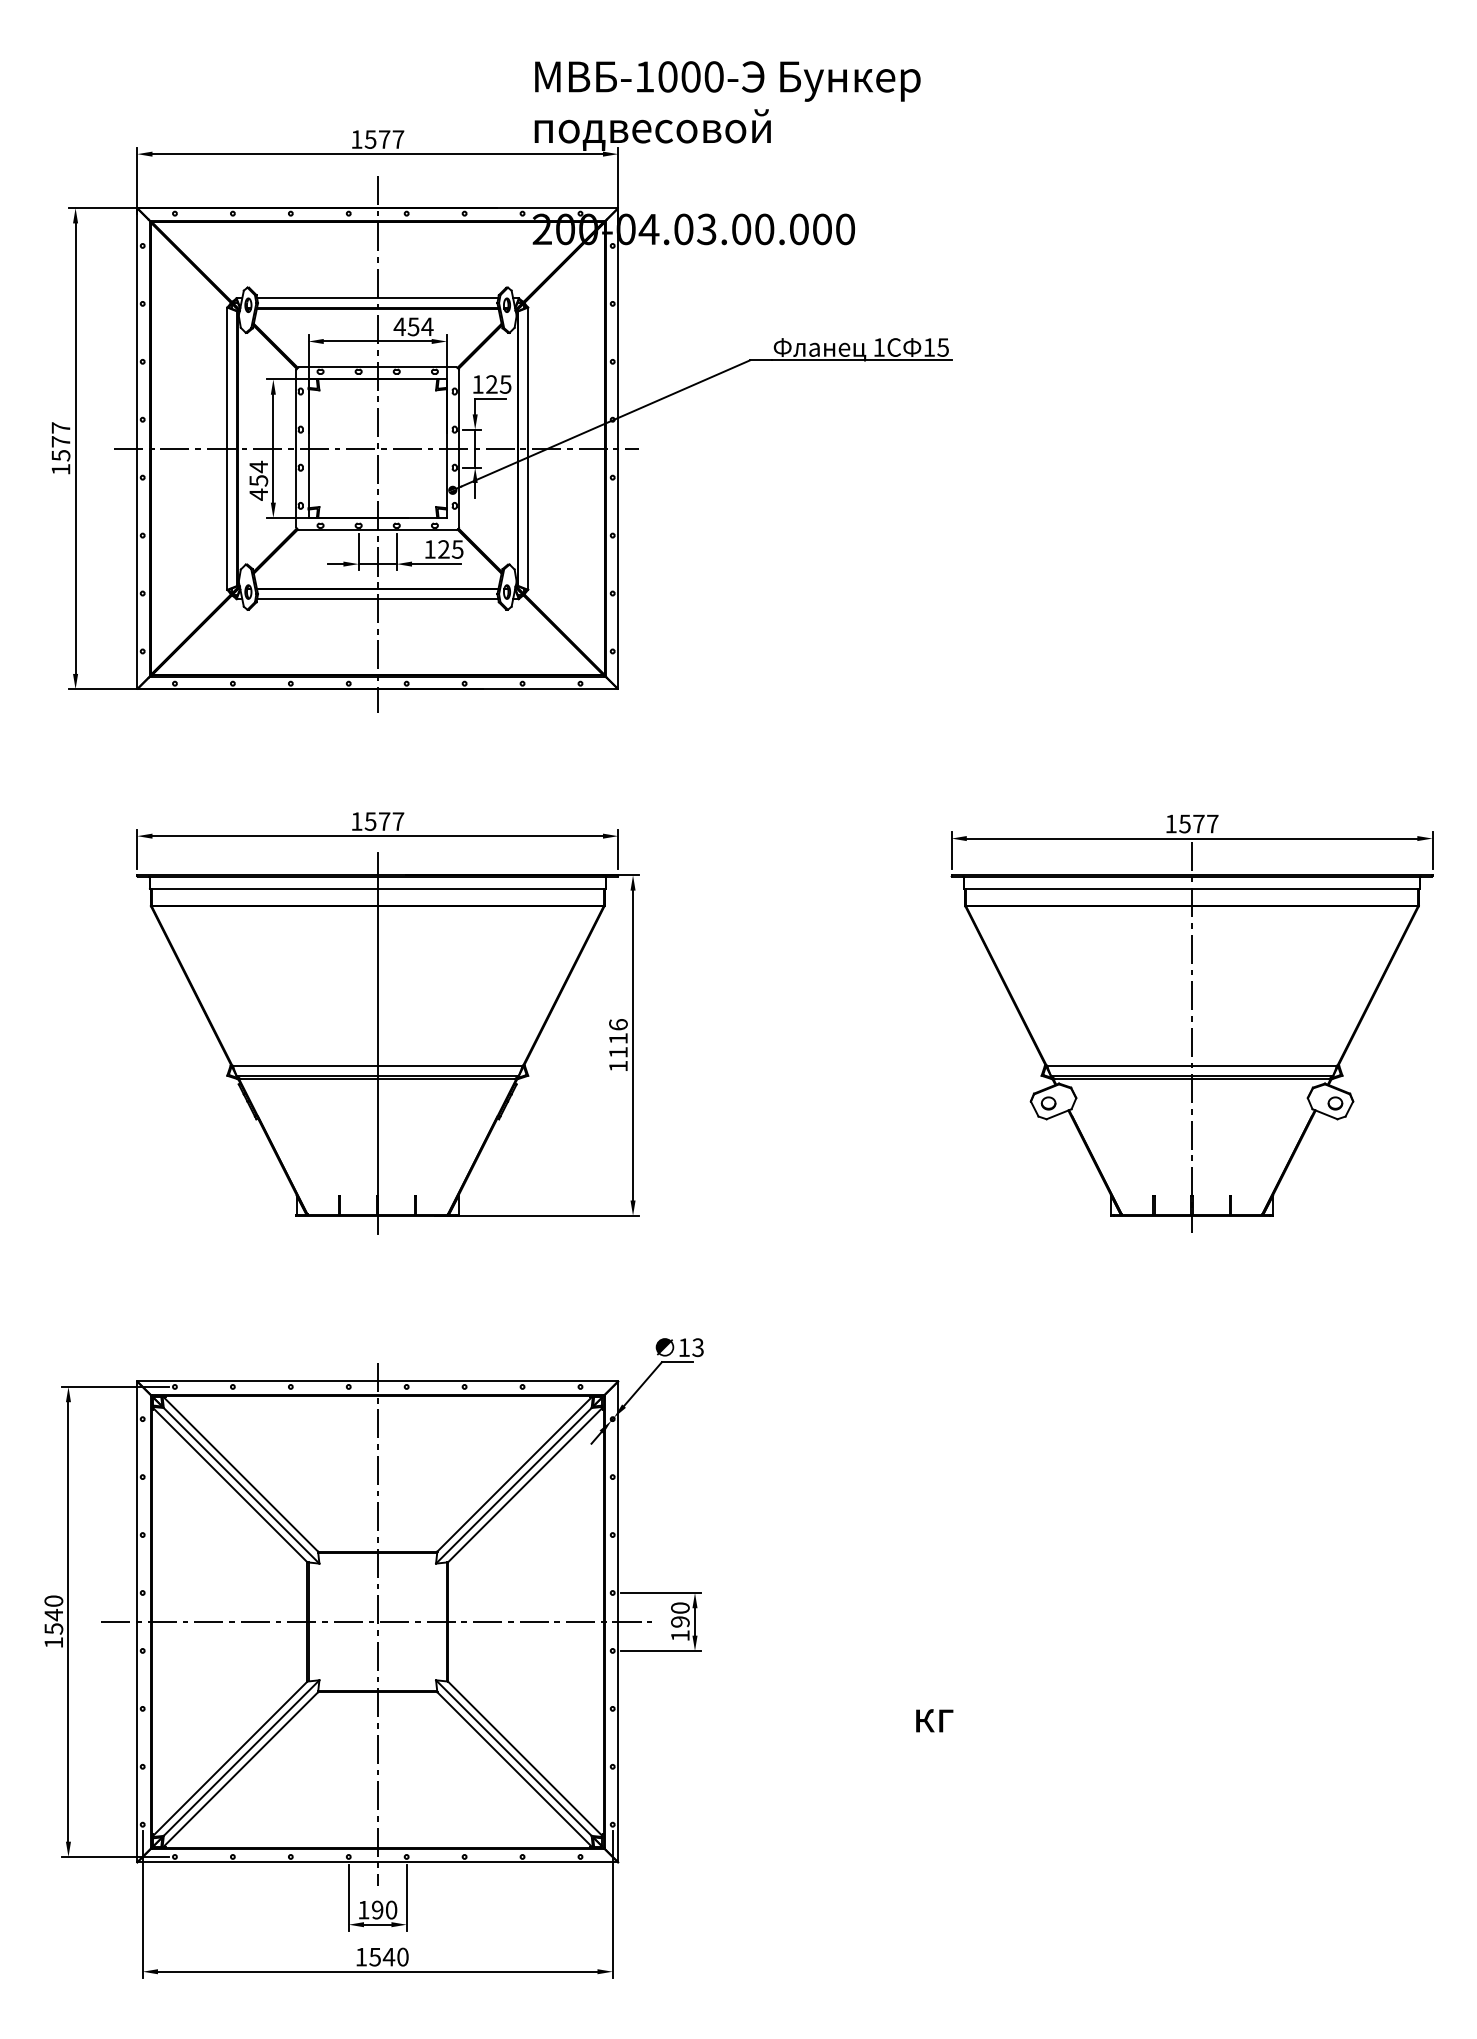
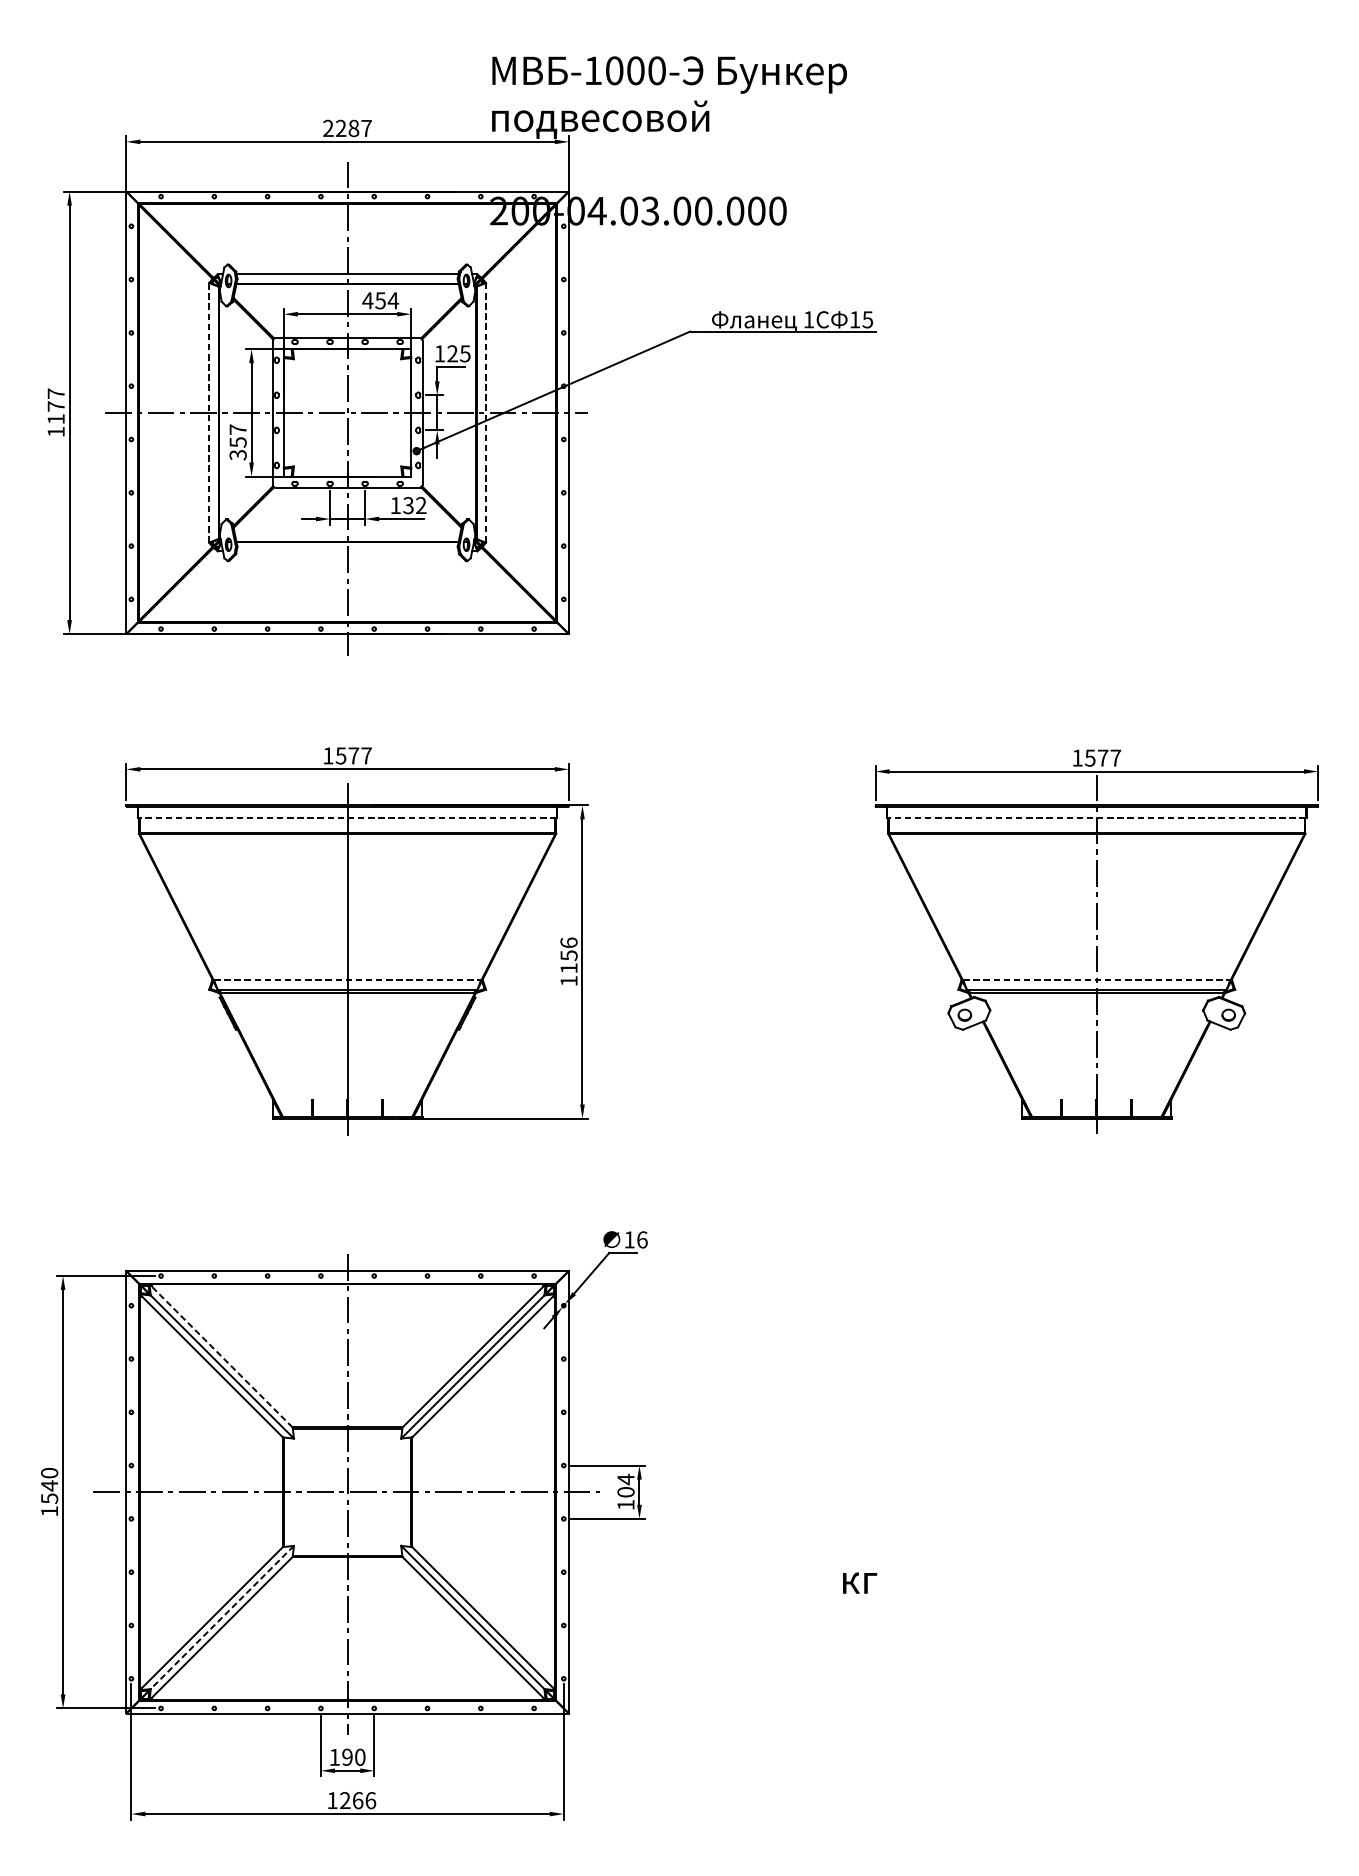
text: (370, 139) -> (340, 128), 1577 -> 2287
line: (227, 448) -> (209, 412), solid -> dashed
line: (528, 449) -> (486, 413), solid -> dashed
text: (60, 455) -> (55, 419), 1577 -> 1177
text: (258, 480) -> (237, 442), 454 -> 357
text: (450, 549) -> (414, 505), 125 -> 132
line: (377, 599) -> (347, 551), removed
line: (377, 889) -> (347, 818), solid -> dashed
line: (1191, 889) -> (1096, 818), solid -> dashed
text: (618, 1038) -> (569, 955), 1116 -> 1156
line: (378, 1065) -> (348, 980), solid -> dashed
line: (1192, 1065) -> (1097, 980), solid -> dashed
text: (697, 1347) -> (641, 1239), 13 -> 16
line: (240, 1474) -> (221, 1356), solid -> dashed
text: (680, 1614) -> (626, 1485), 190 -> 104
line: (241, 1758) -> (222, 1617), solid -> dashed
text: (388, 1956) -> (357, 1800), 1540 -> 1266

